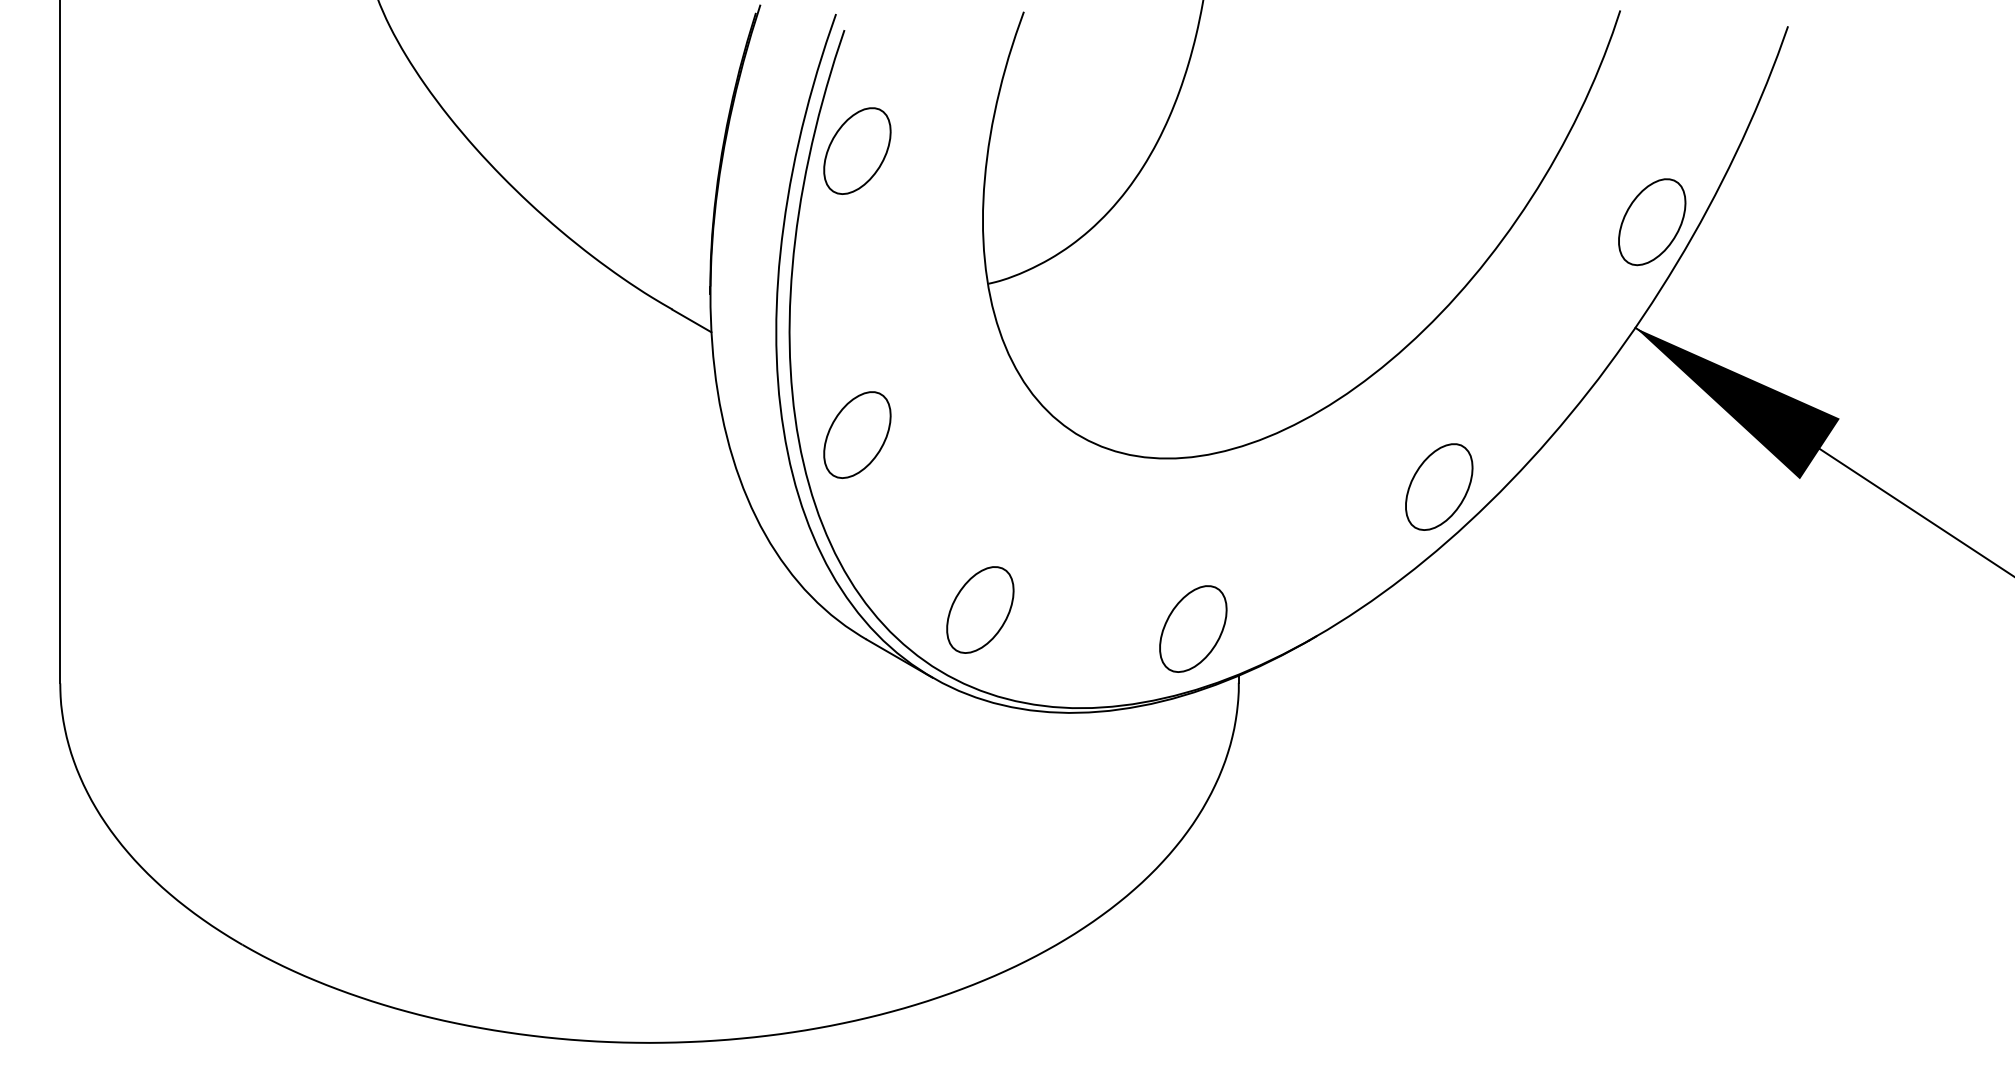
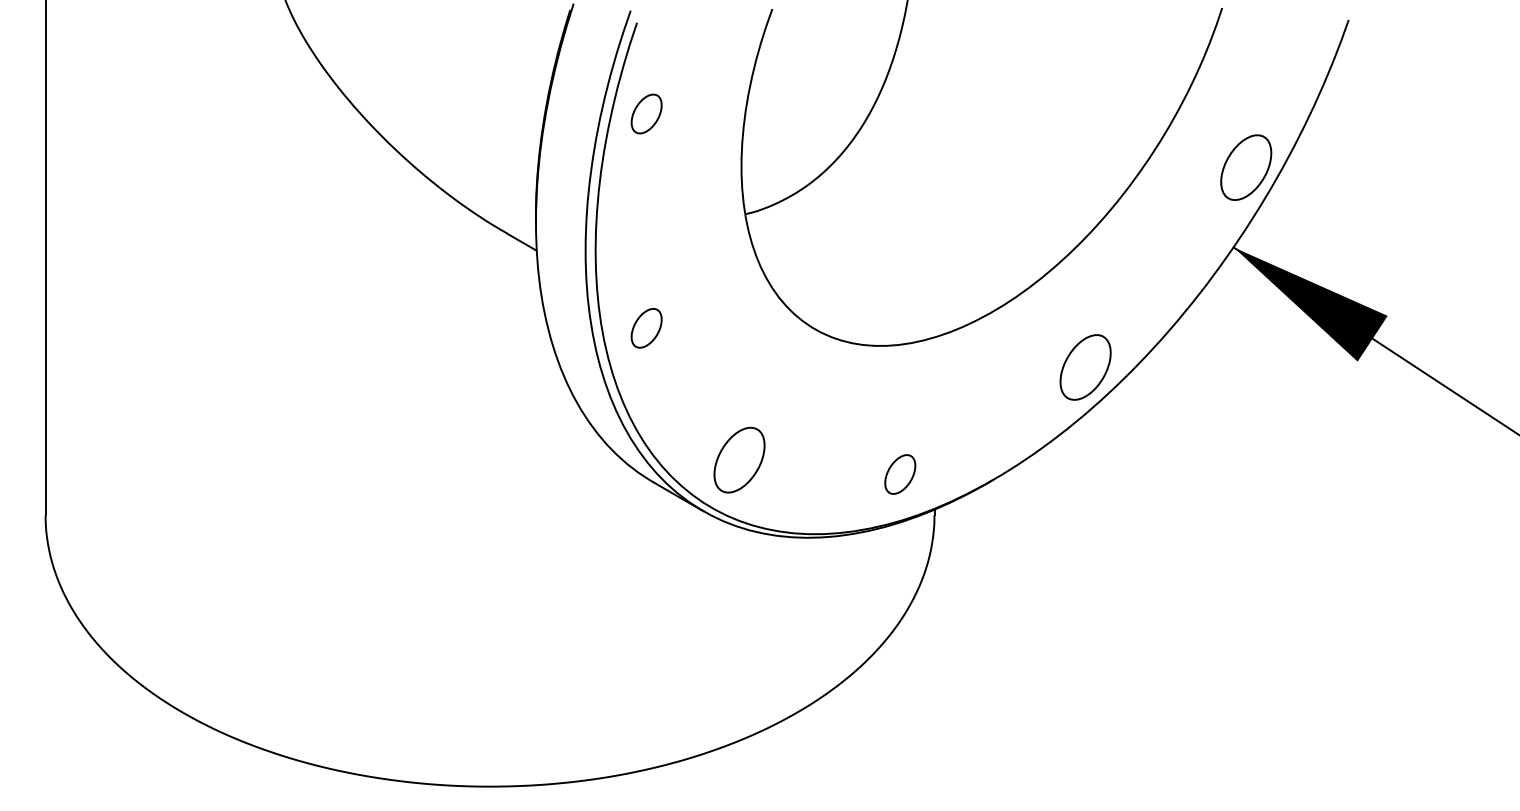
part: (857, 150) -> (646, 113), size x0.6
part: (857, 435) -> (646, 328), size x0.6
part: (1193, 628) -> (900, 474), size x0.6

